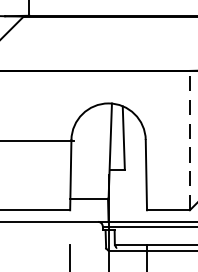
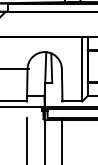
line: (190, 138) -> (82, 68), dashed -> solid

